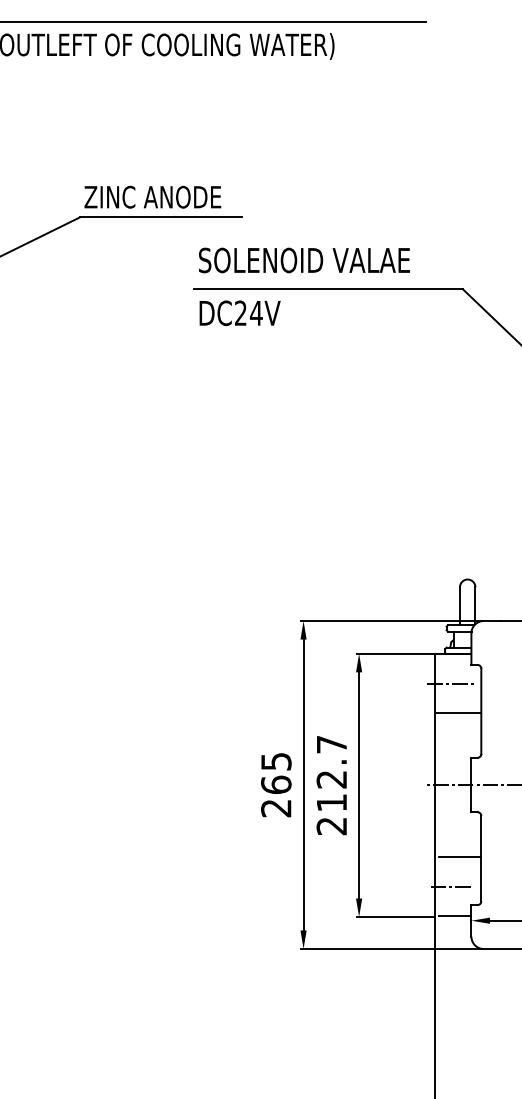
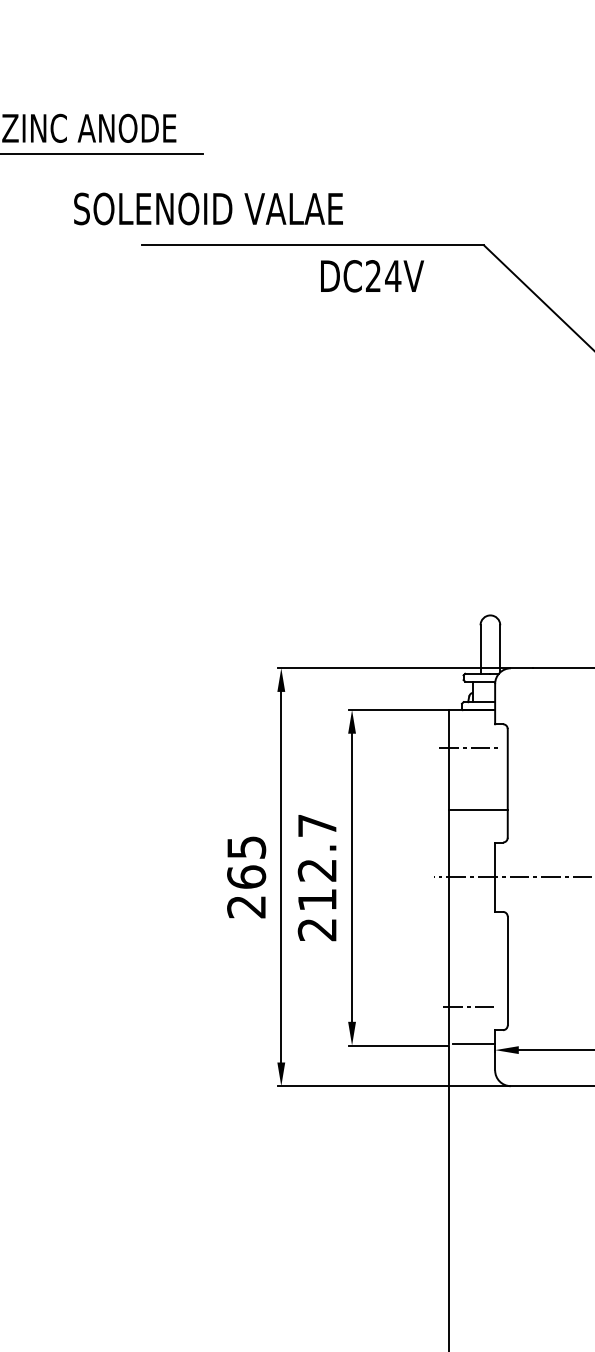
text: (304, 260) -> (208, 209), moved
text: (239, 312) -> (371, 275), moved
line: (457, 713) -> (477, 810), moved
line: (459, 856) -> (479, 968), removed

